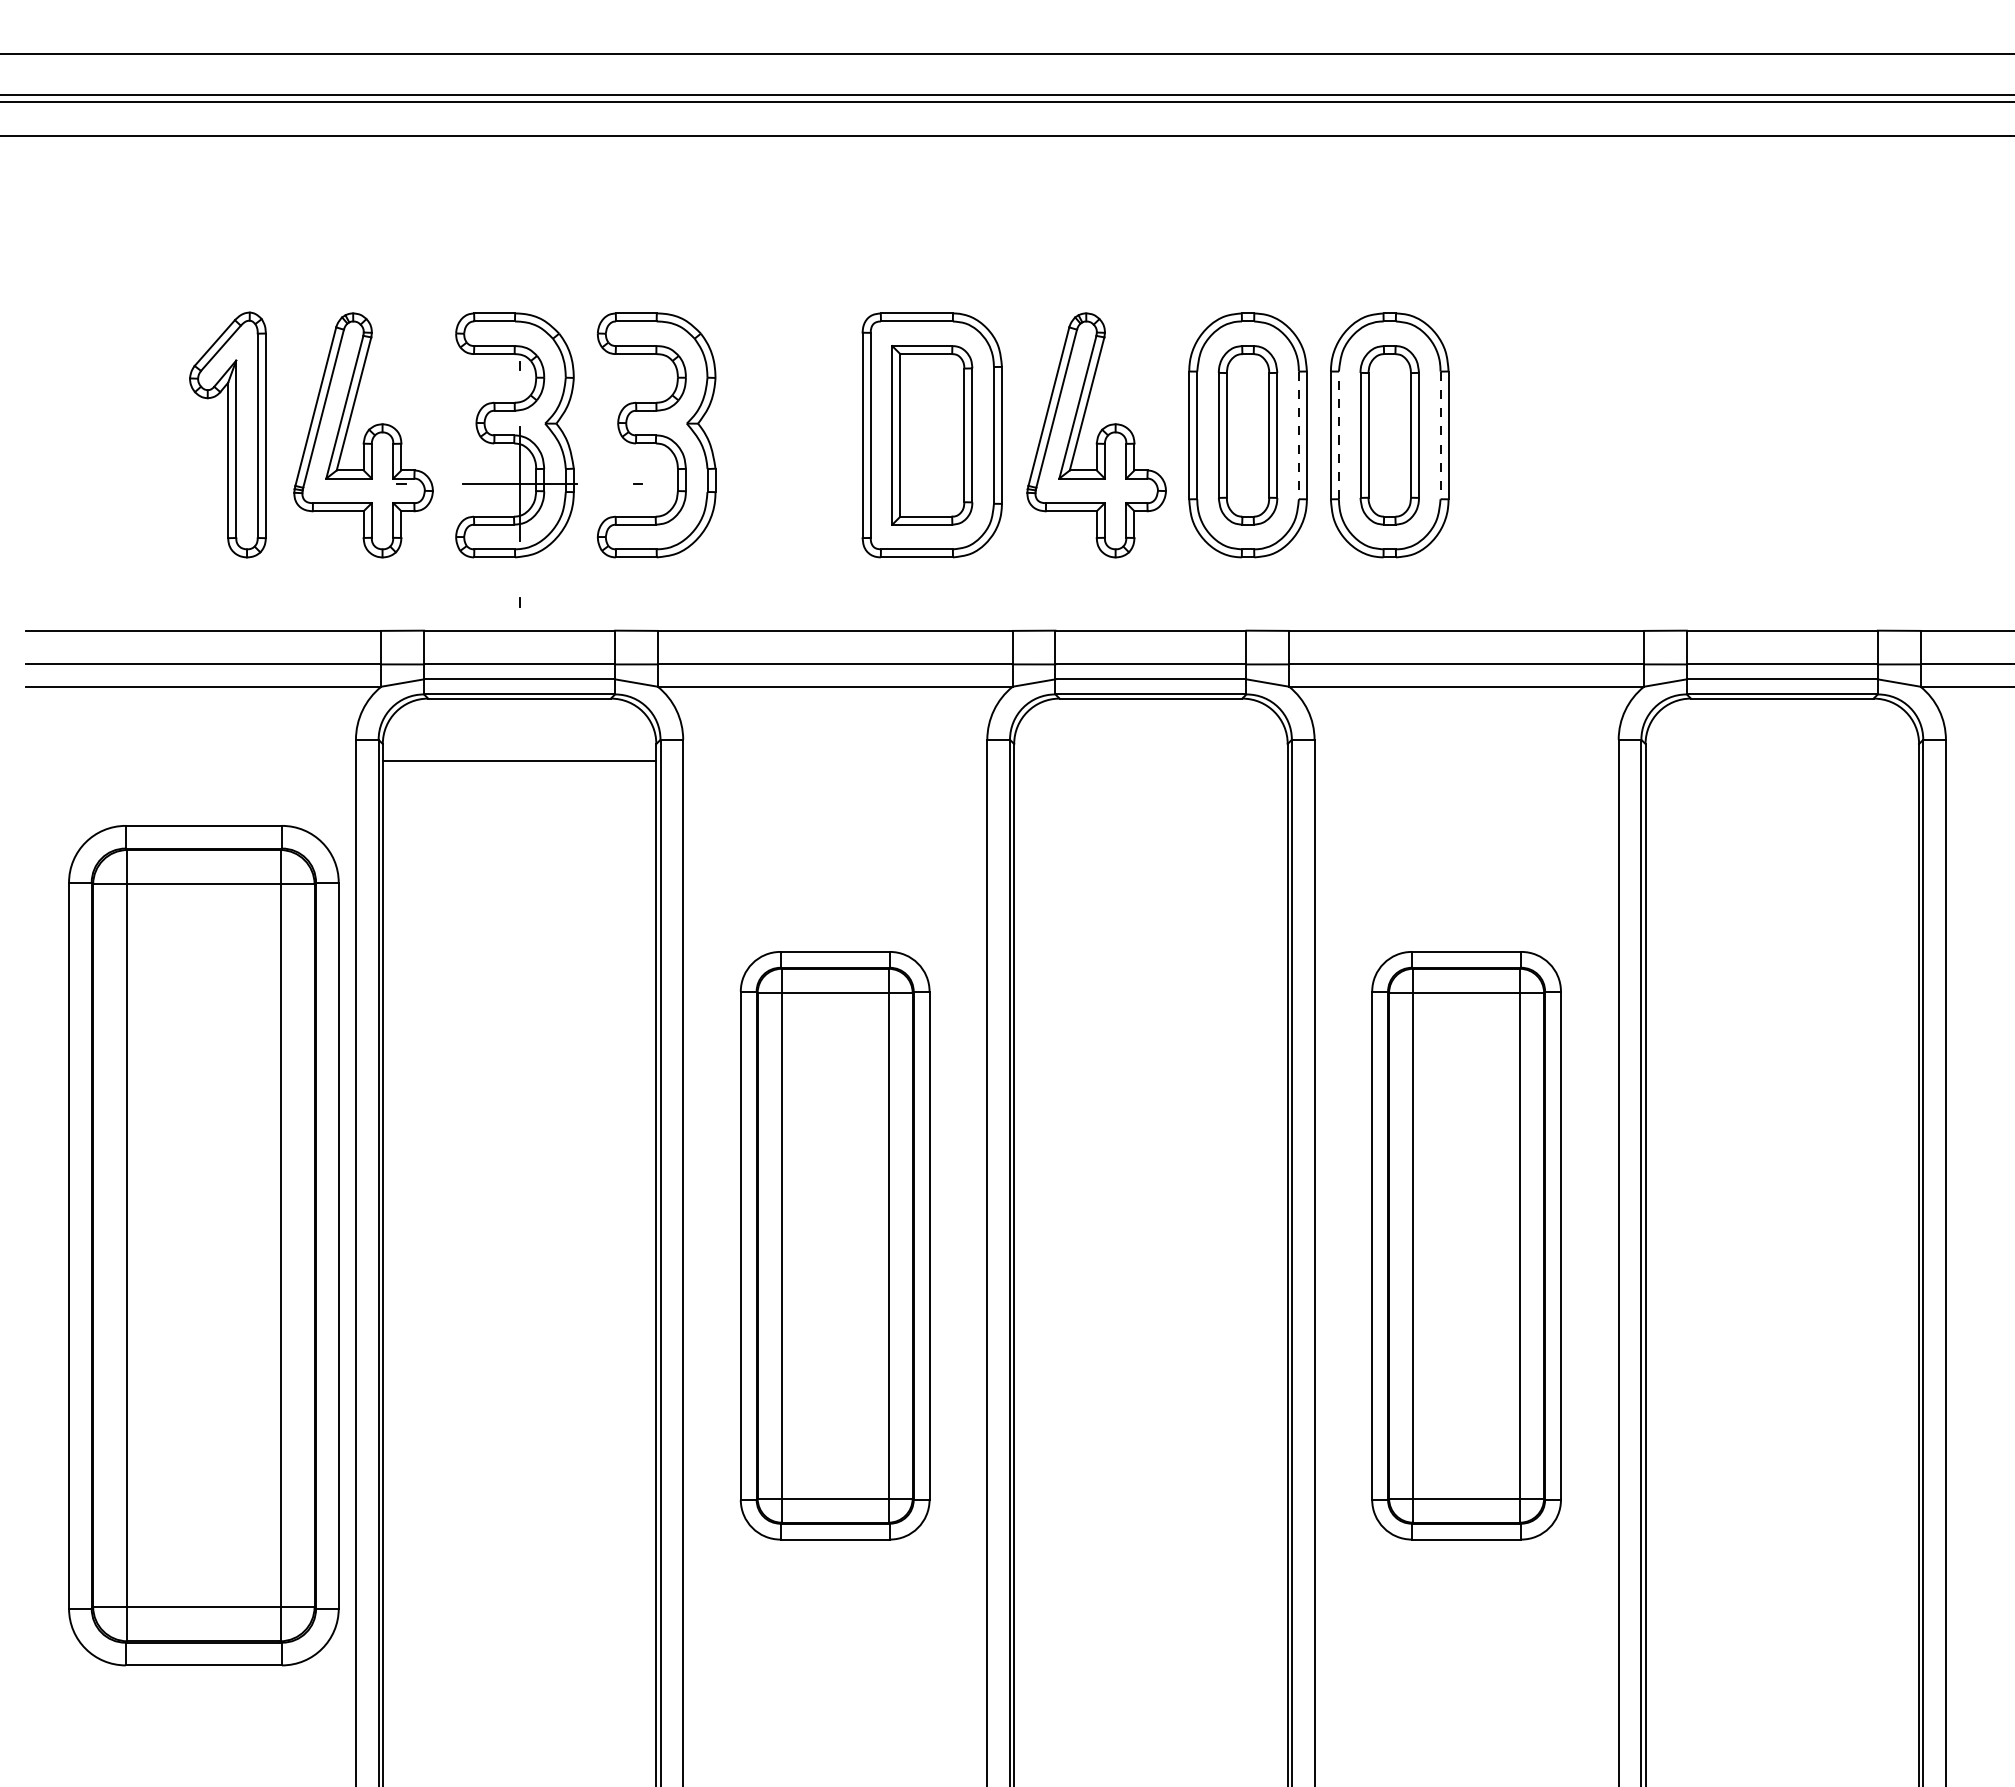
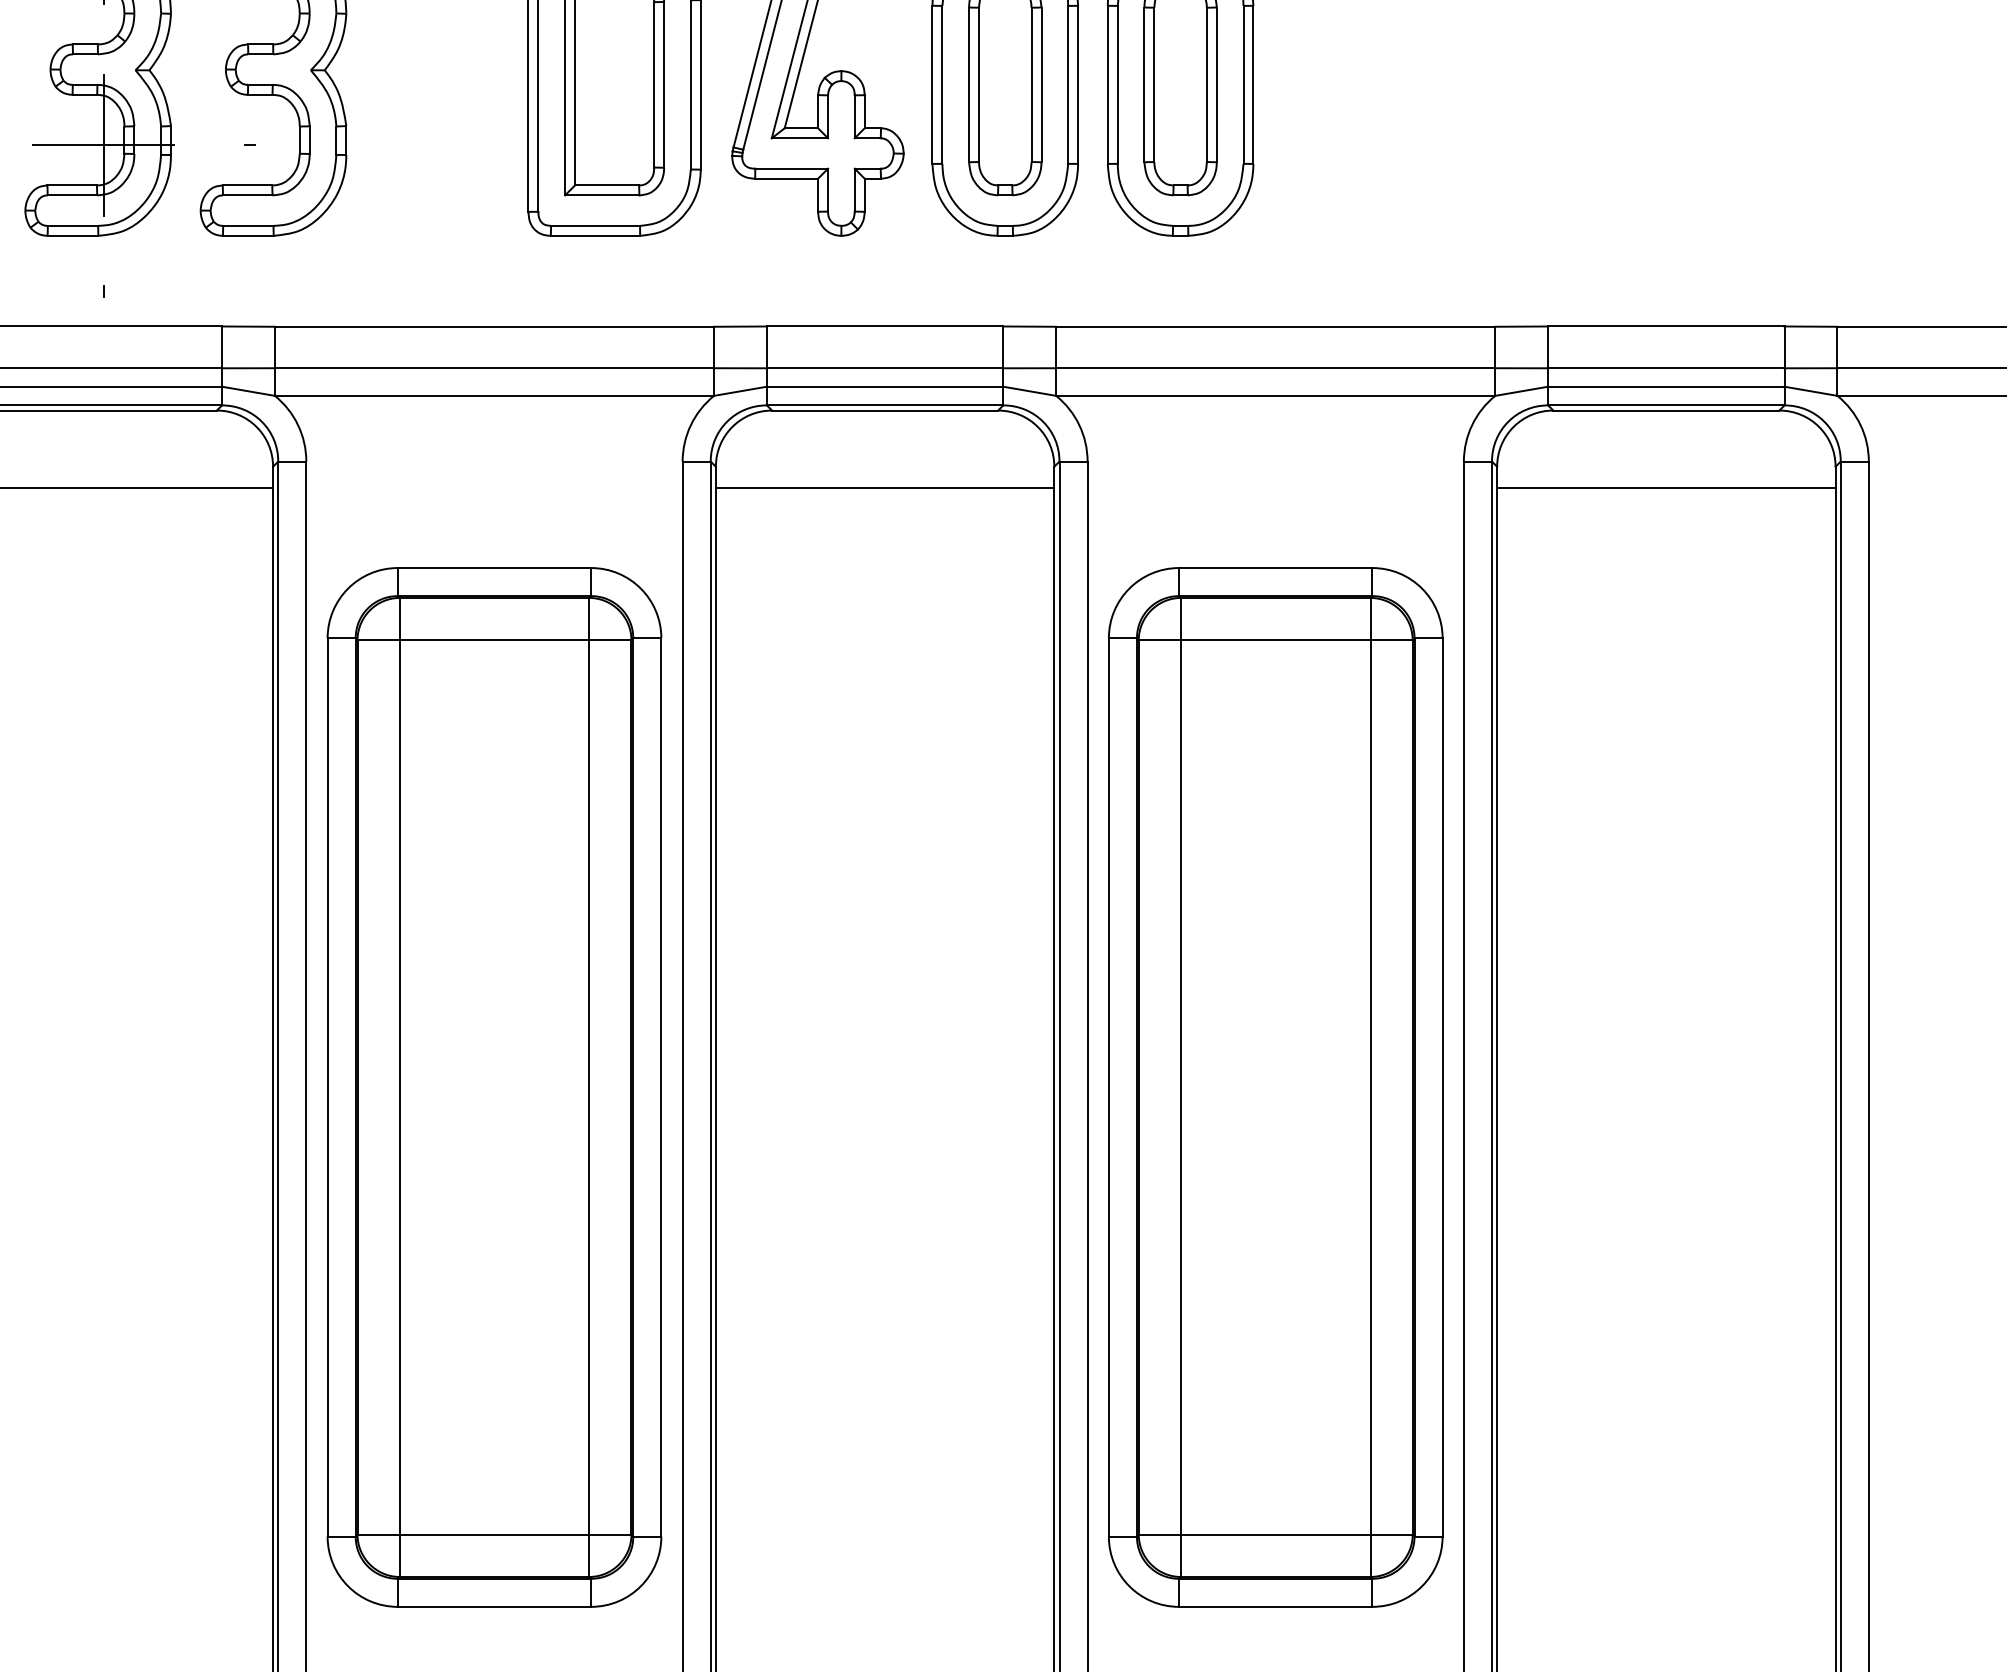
line: (1298, 435) -> (1067, 84), dashed -> solid
line: (1338, 435) -> (1117, 84), dashed -> solid
line: (1440, 435) -> (1243, 84), dashed -> solid
line: (1150, 761) -> (884, 488), added
line: (1782, 761) -> (1666, 488), added
part: (834, 1245) -> (493, 1087), size x1.43
part: (1466, 1245) -> (1275, 1087), size x1.43

